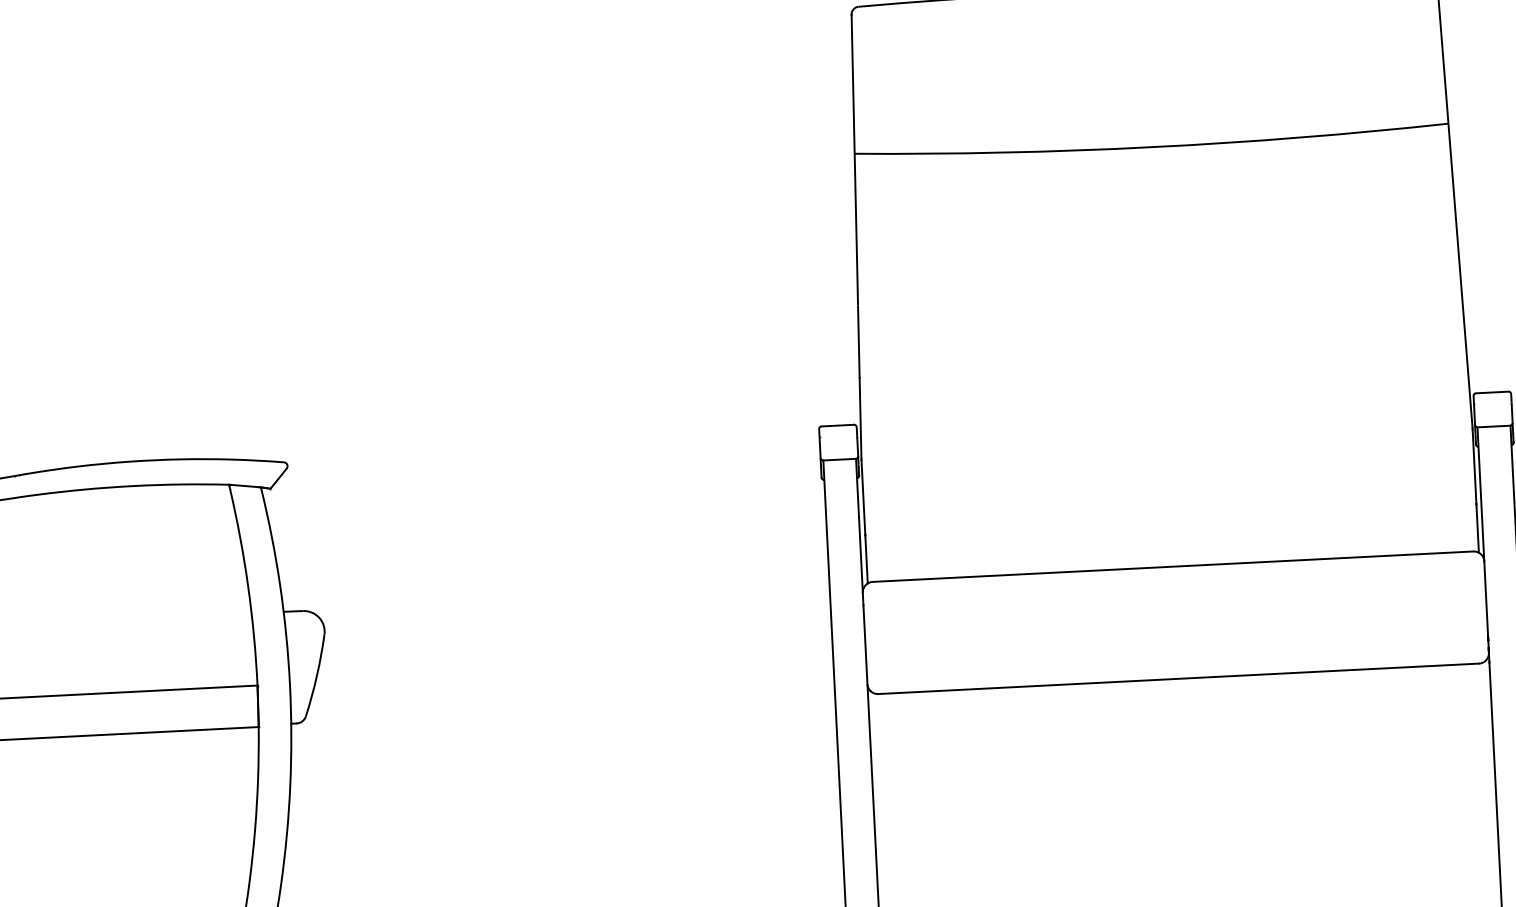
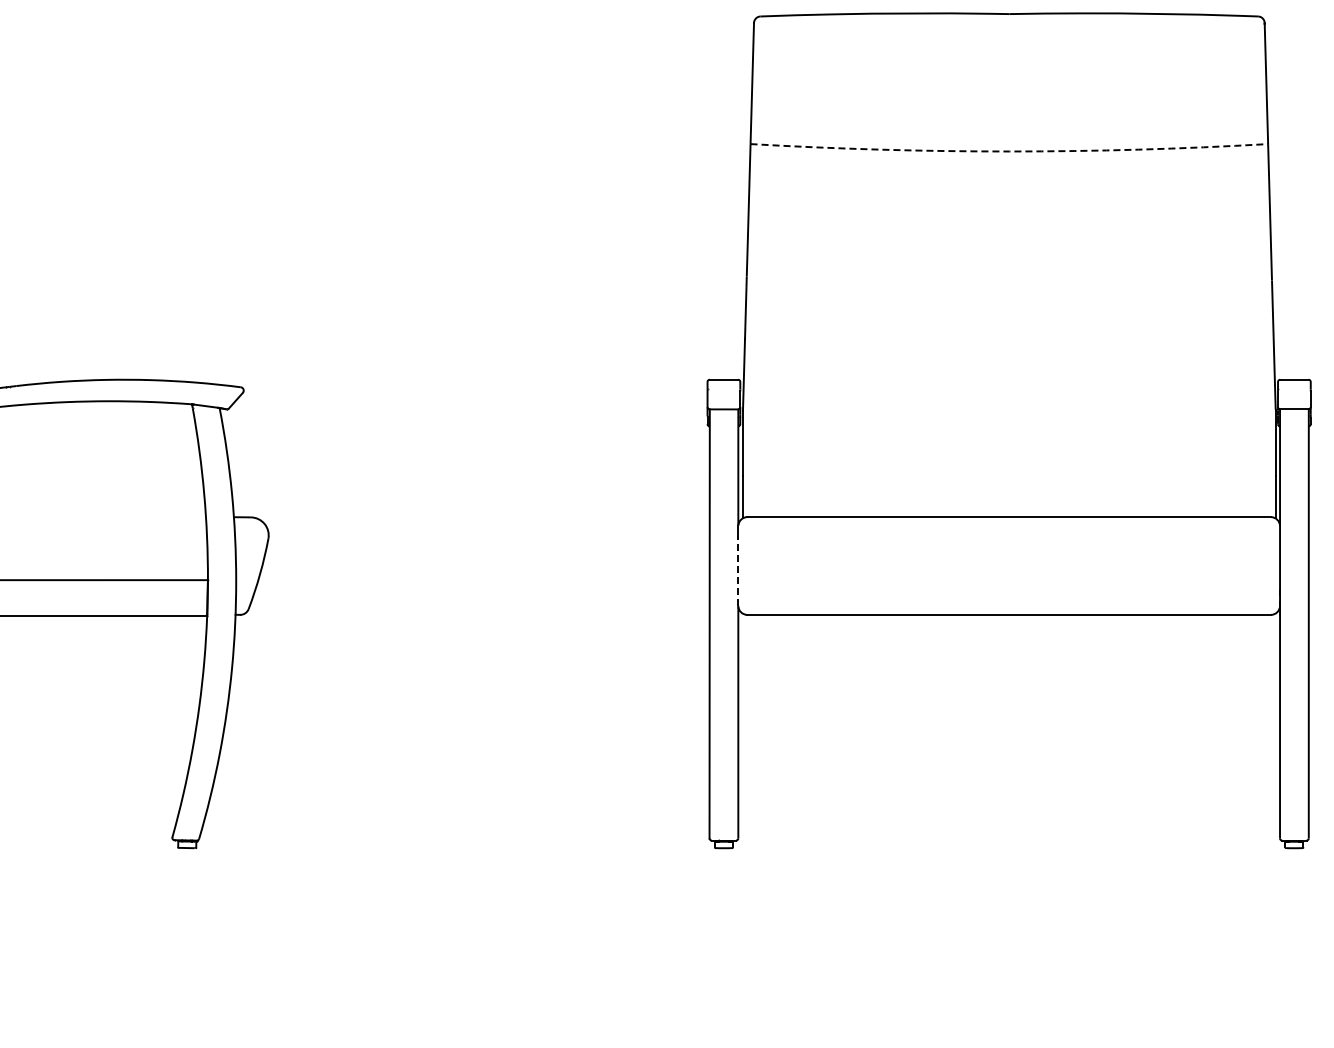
arc: (1152, 147) -> (1009, 151), solid -> dashed
line: (865, 644) -> (738, 571), solid -> dashed

